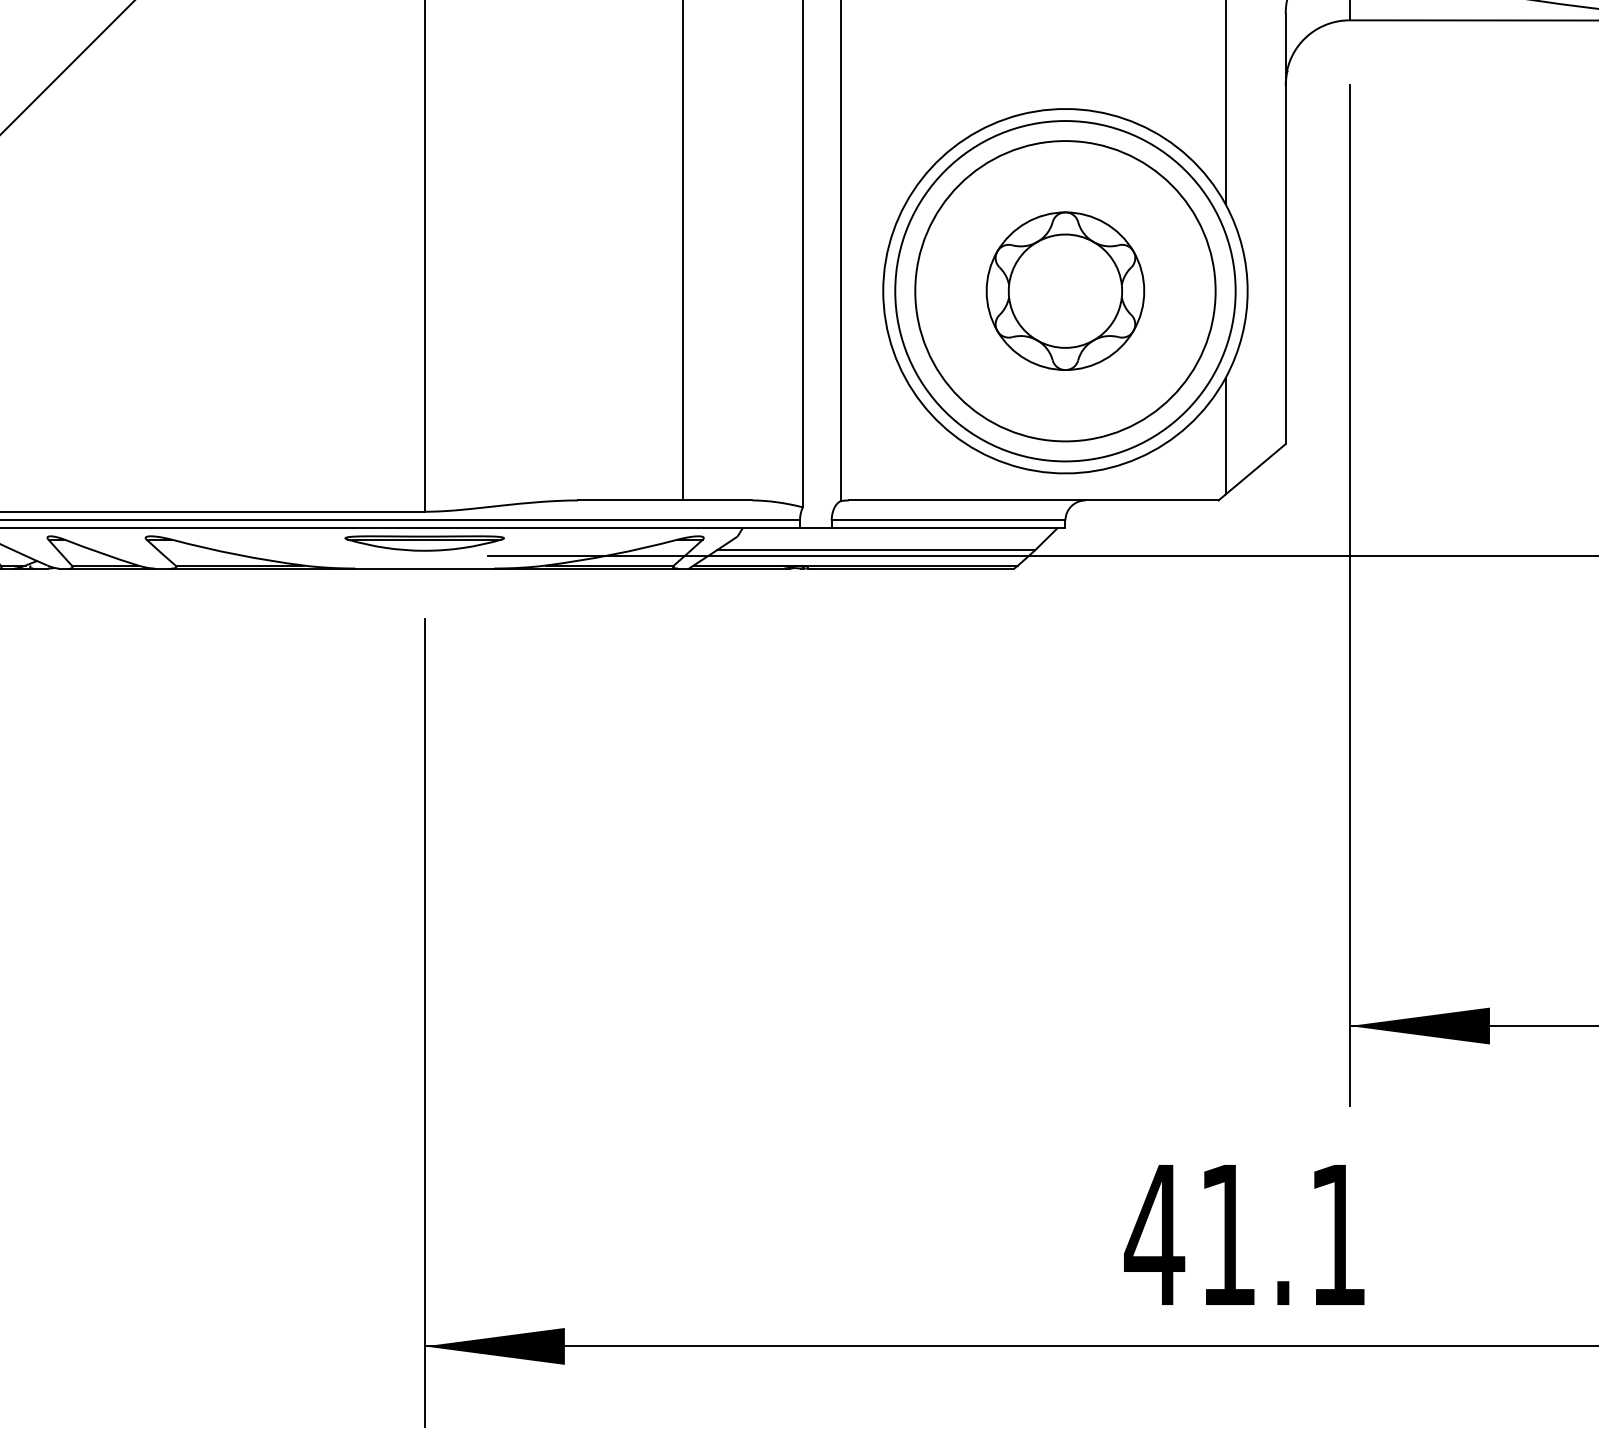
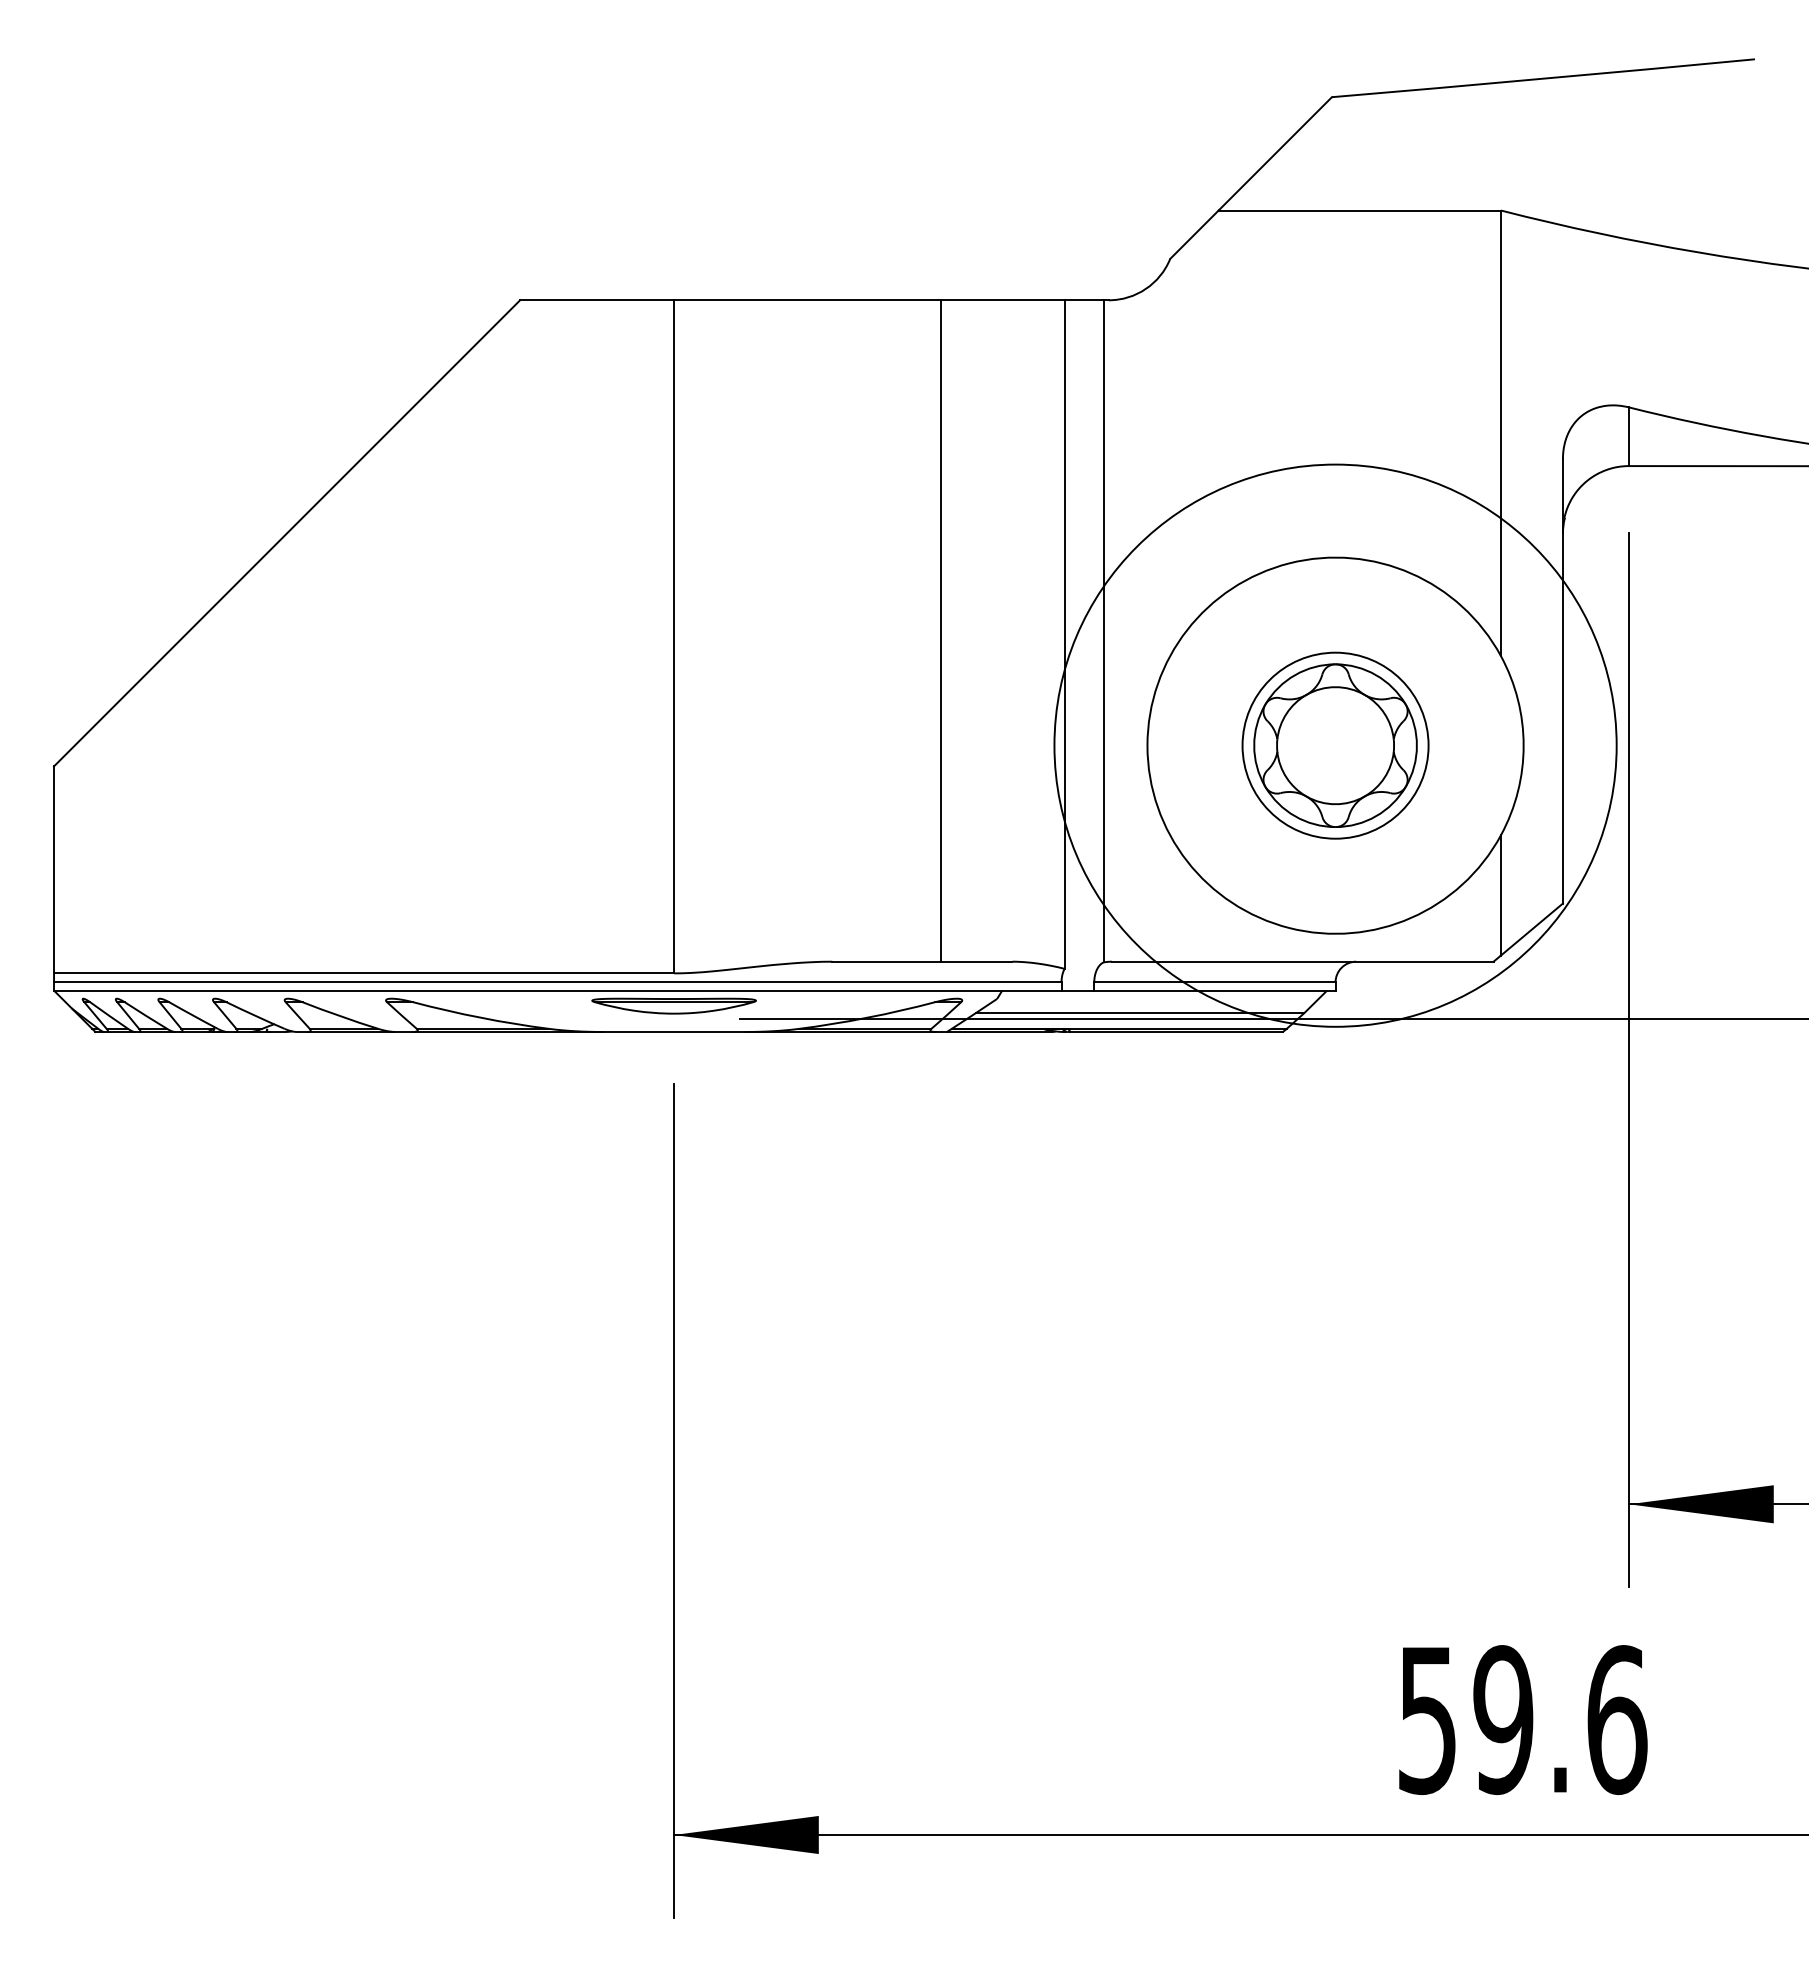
circle: (1065, 291) -> (1335, 745), size x0.6
circle: (1065, 291) -> (1335, 745), size x1.6
text: (1245, 1235) -> (1521, 1720), 41.1 -> 59.6

